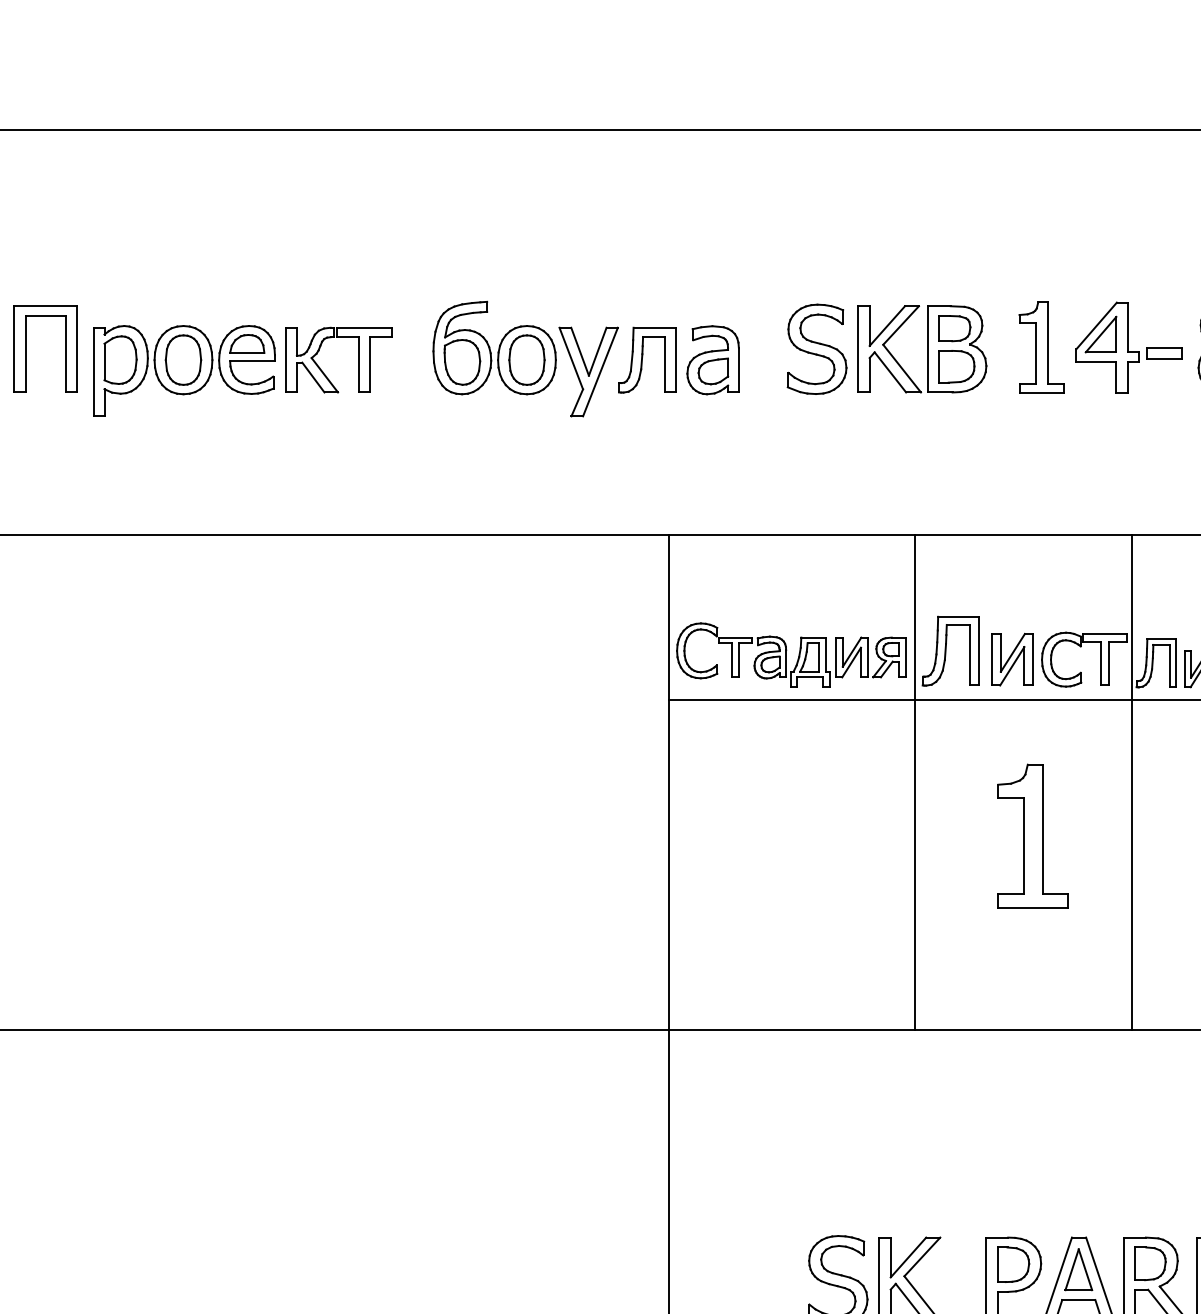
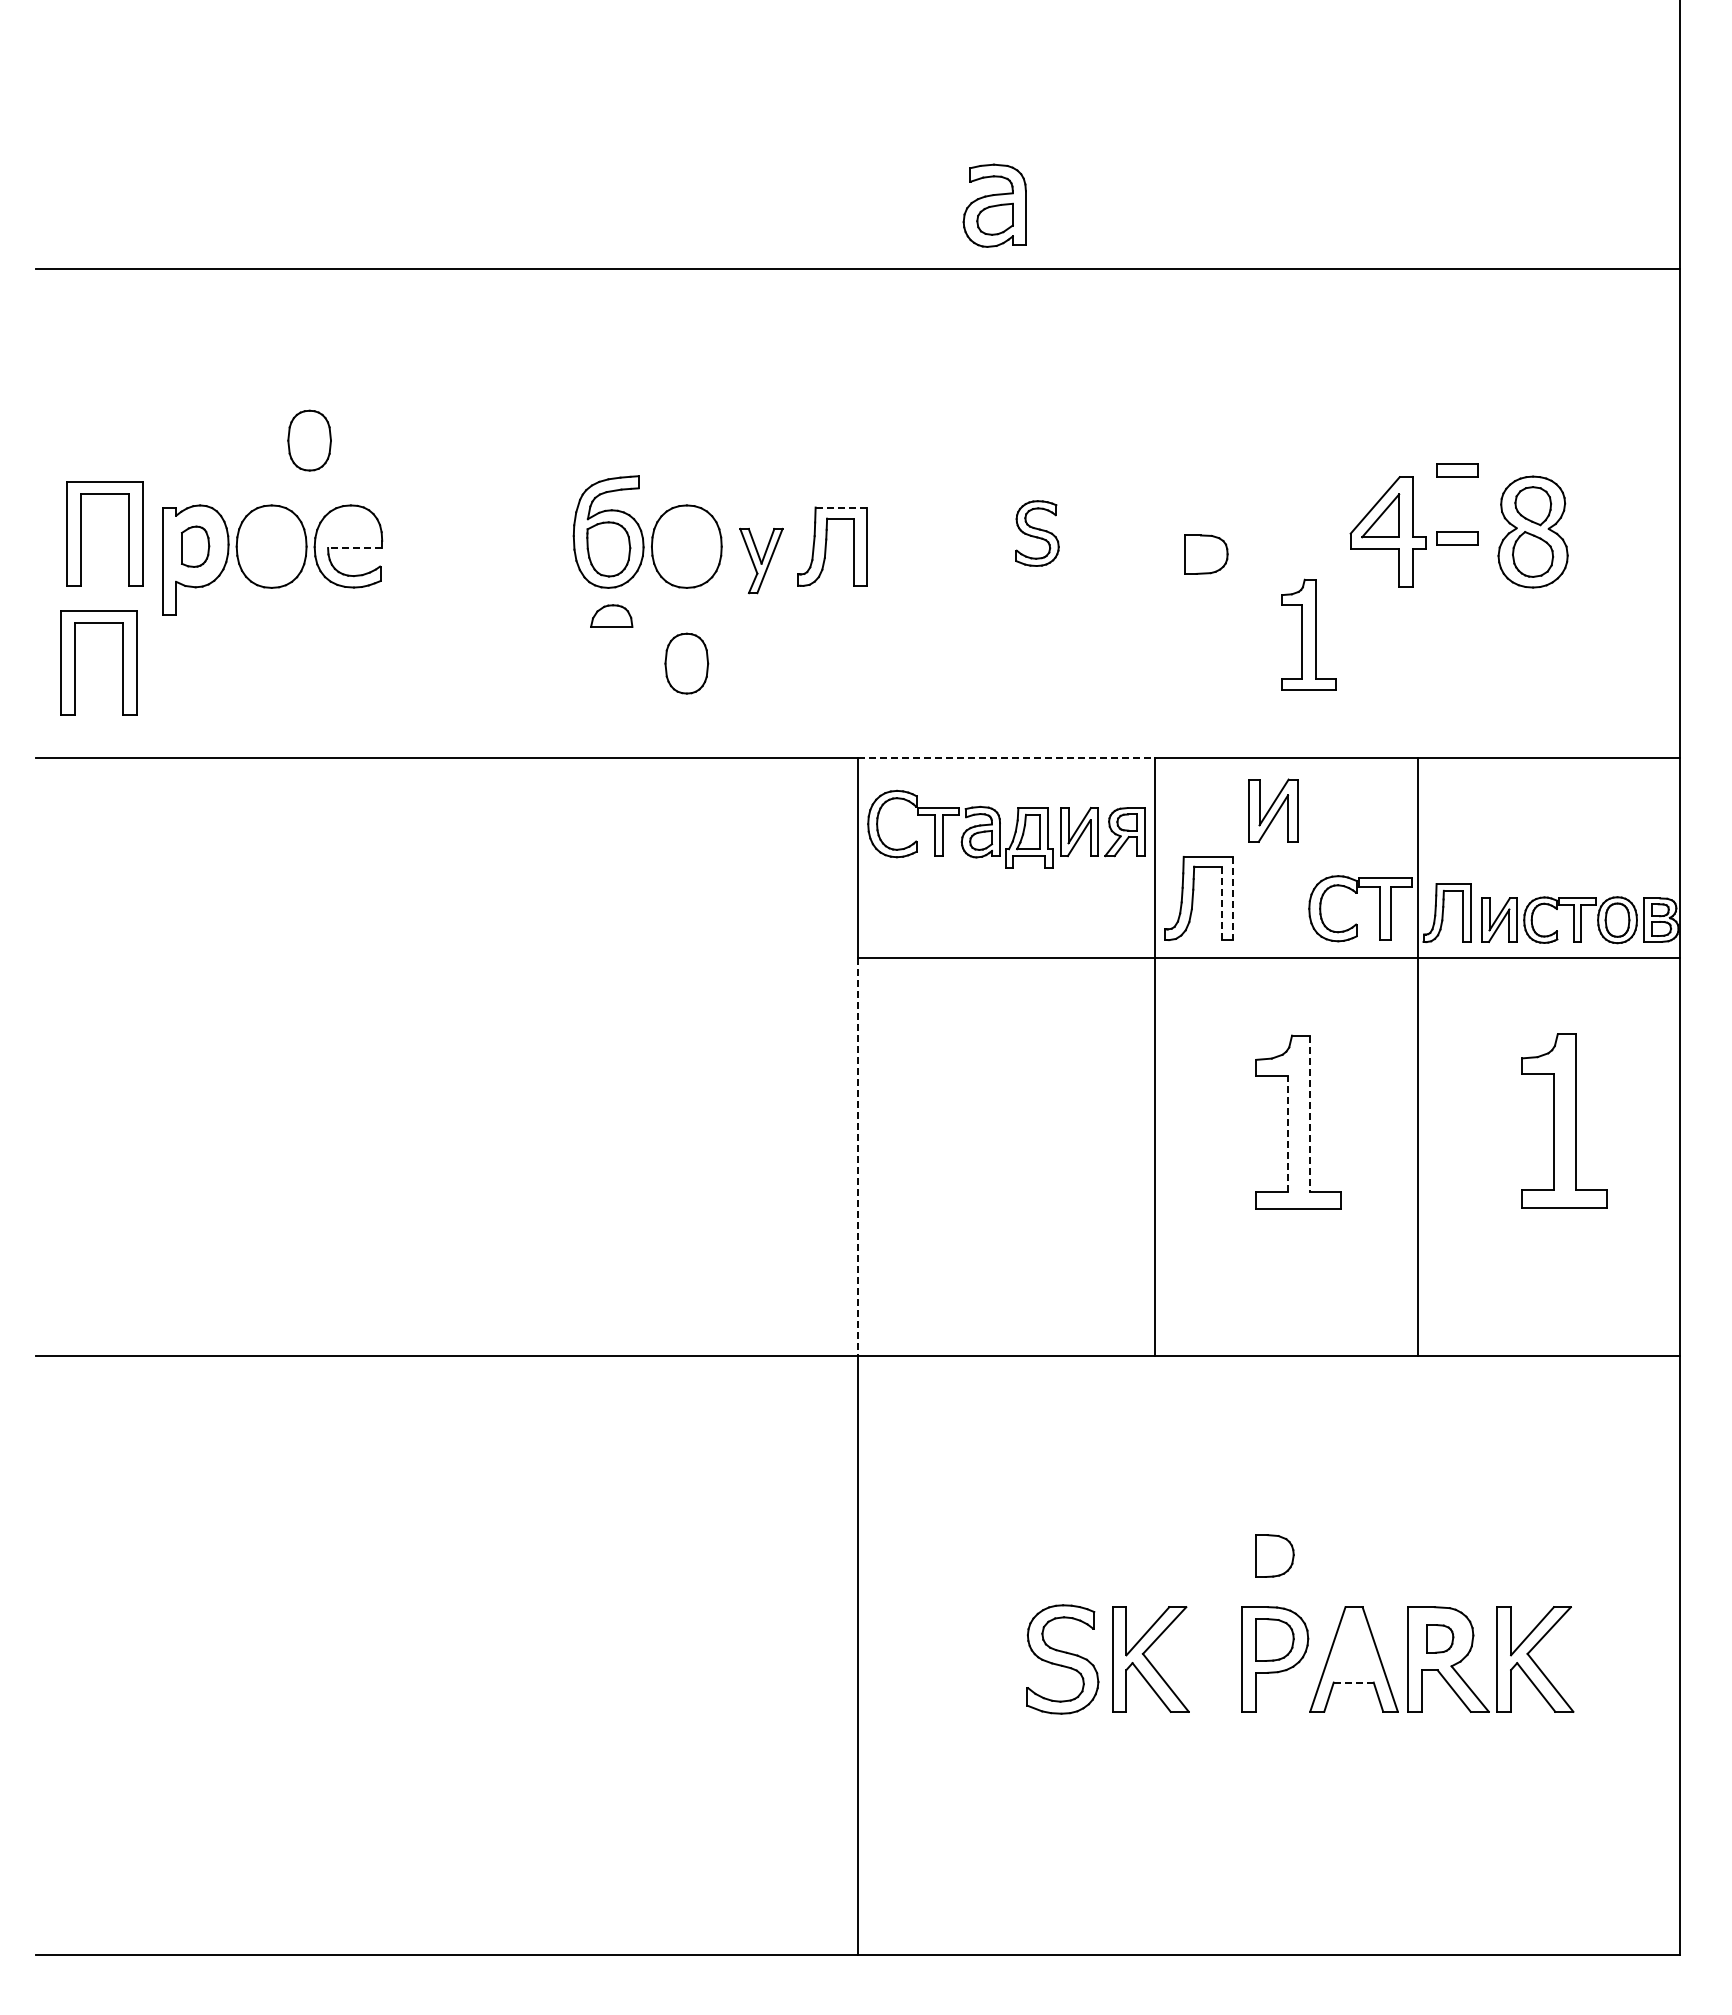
part: (1164, 297) -> (1457, 470), added
line: (654, 327) -> (841, 507), solid -> dashed
part: (247, 343) -> (611, 615), moved
part: (1041, 347) -> (1308, 634), moved
part: (817, 349) -> (1037, 533), size x0.6
part: (922, 349) -> (1164, 533), removed
part: (120, 359) -> (195, 546), size x0.7
part: (183, 359) -> (309, 440), moved
part: (526, 359) -> (686, 663), moved
part: (712, 359) -> (994, 205), moved
line: (252, 361) -> (354, 548), solid -> dashed
part: (588, 371) -> (761, 560), size x0.6
part: (324, 372) -> (441, 561), removed
part: (21, 455) -> (75, 662), added
line: (792, 535) -> (1007, 758), solid -> dashed
line: (979, 651) -> (1233, 898), solid -> dashed
part: (791, 654) -> (1006, 828), moved
line: (970, 655) -> (1222, 903), solid -> dashed
part: (1012, 659) -> (1273, 810), moved
line: (1043, 829) -> (1310, 1113), solid -> dashed
line: (1023, 845) -> (1287, 1133), solid -> dashed
line: (669, 865) -> (858, 1157), solid -> dashed
part: (1013, 1194) -> (1274, 1555), added
part: (1150, 1263) -> (1440, 1638), size x0.7
part: (1078, 1269) -> (1353, 1645), removed
line: (1078, 1299) -> (1353, 1682), solid -> dashed

